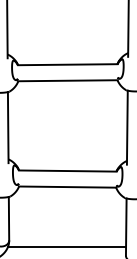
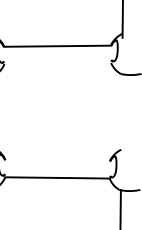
line: (67, 80) -> (57, 63), removed
line: (126, 127) -> (120, 113), removed
line: (67, 170) -> (57, 160), removed

